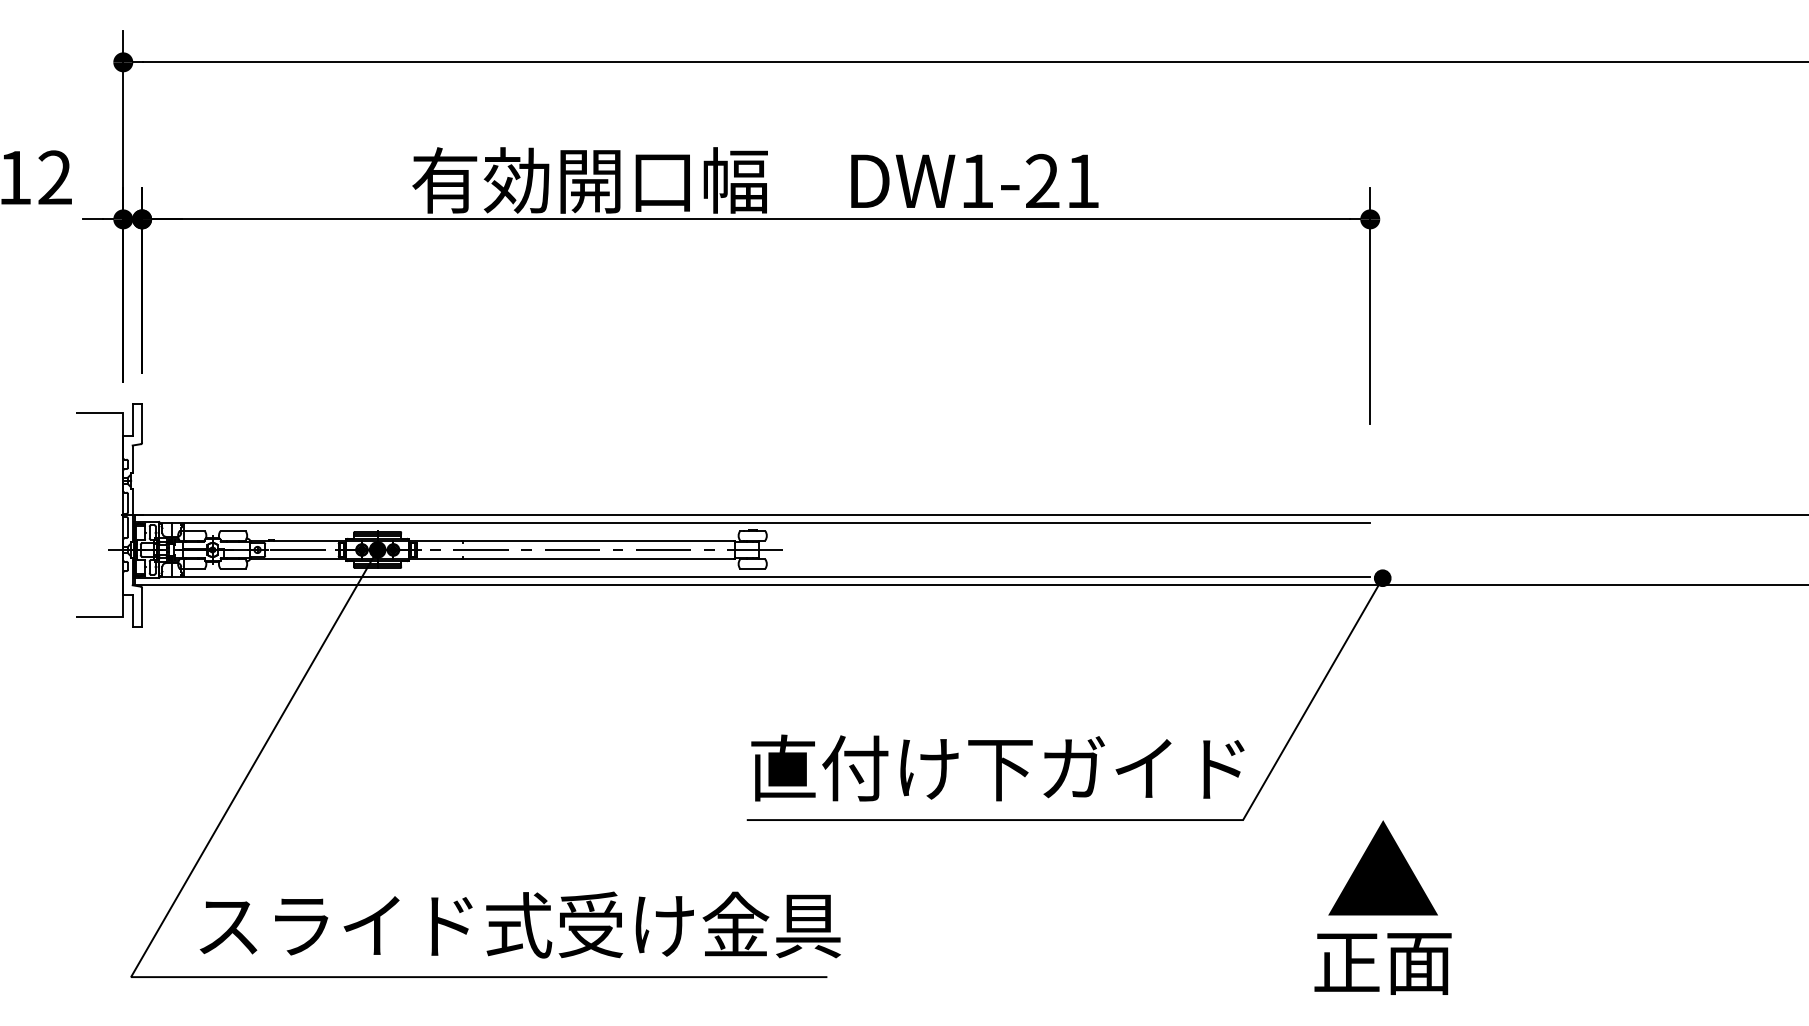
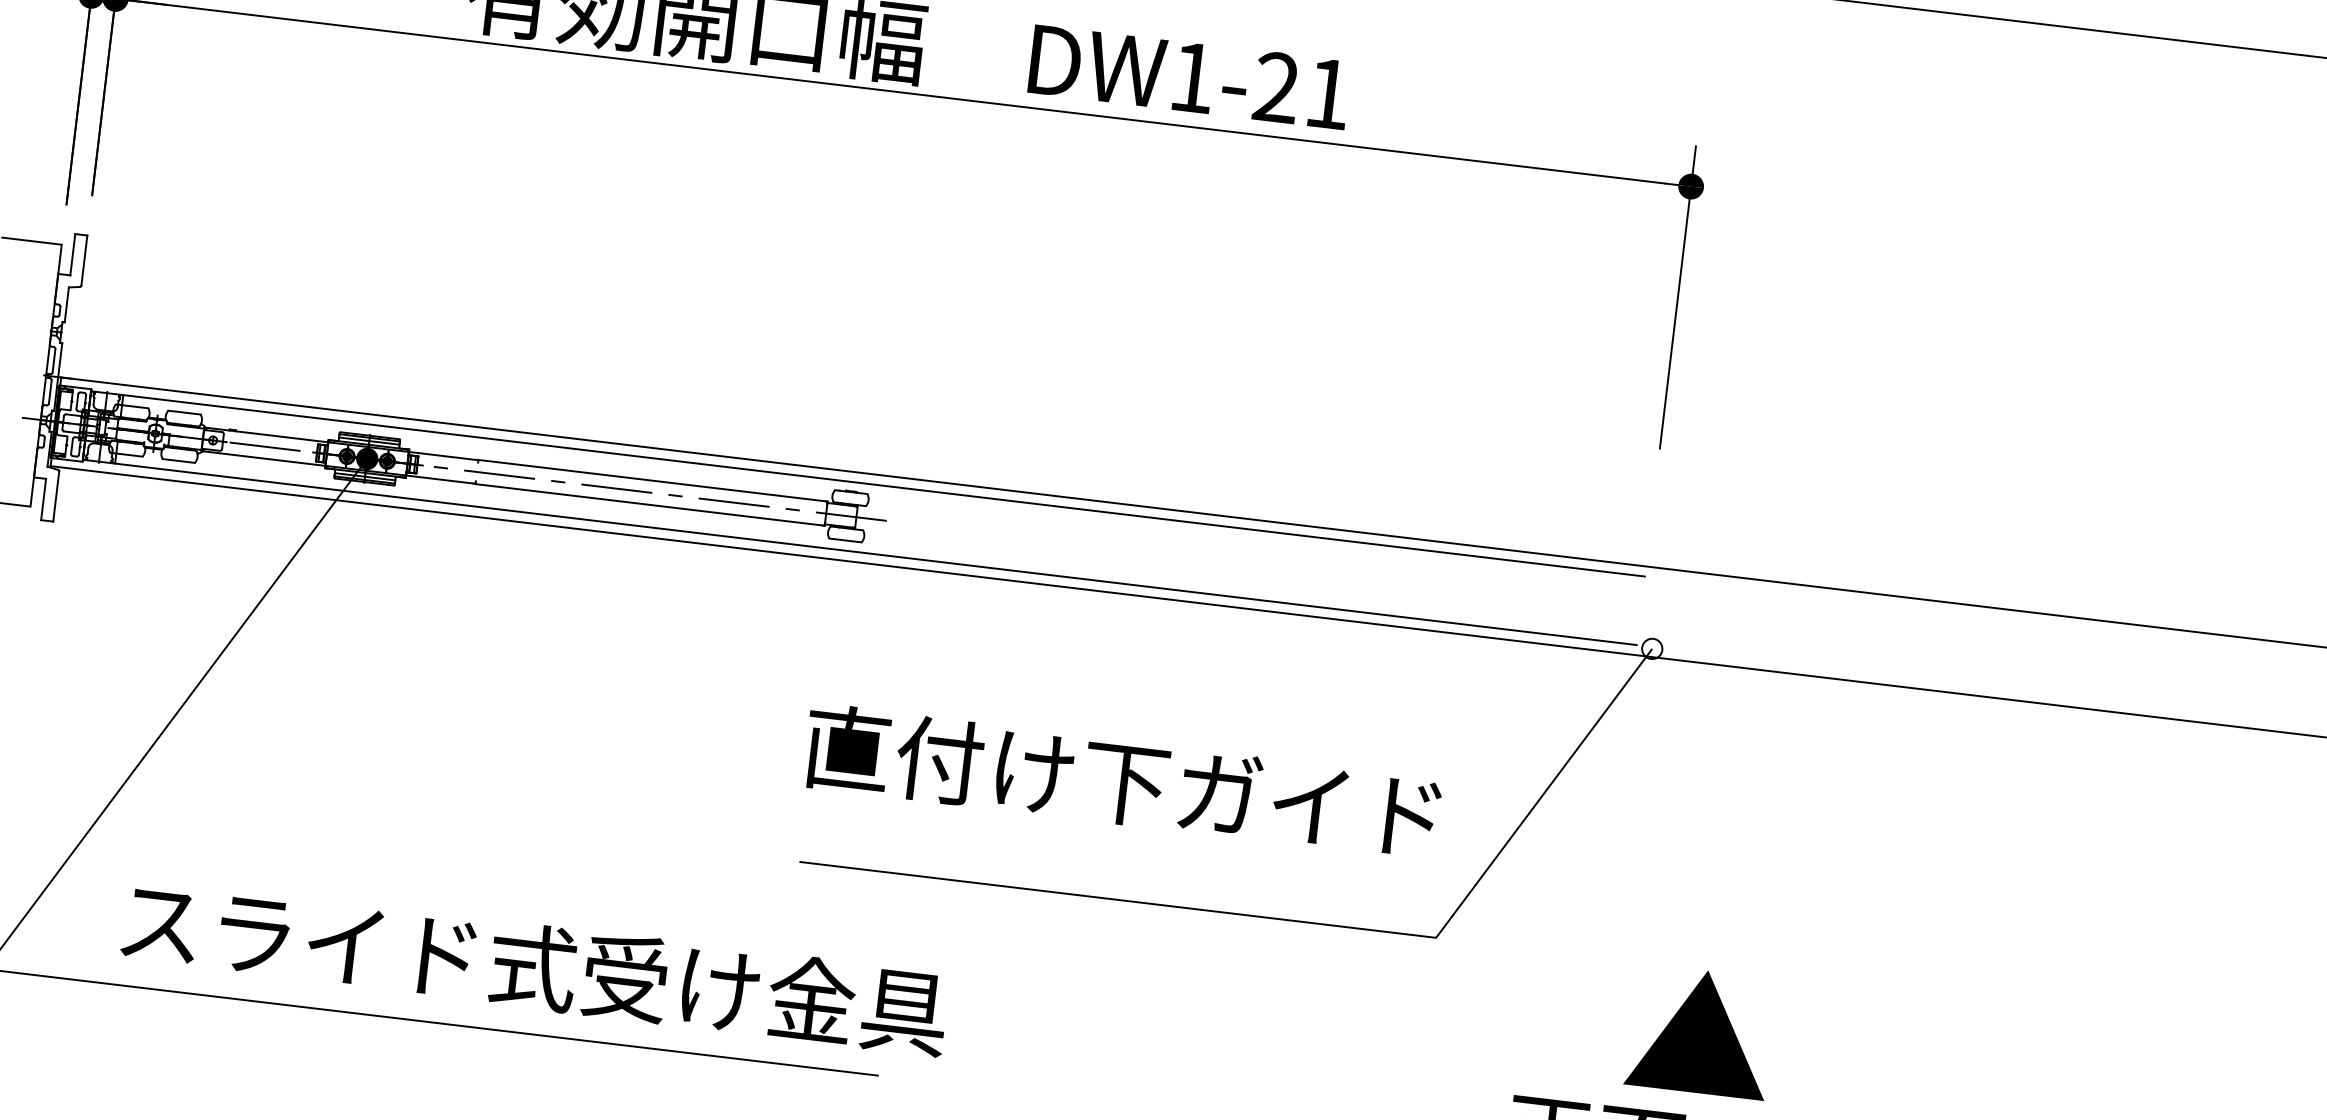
fill: (1382, 578) -> (1651, 649), removed
text: (997, 767) -> (1122, 781), moved
part: (1382, 867) -> (1700, 1031), moved
text: (519, 924) -> (534, 966), moved

